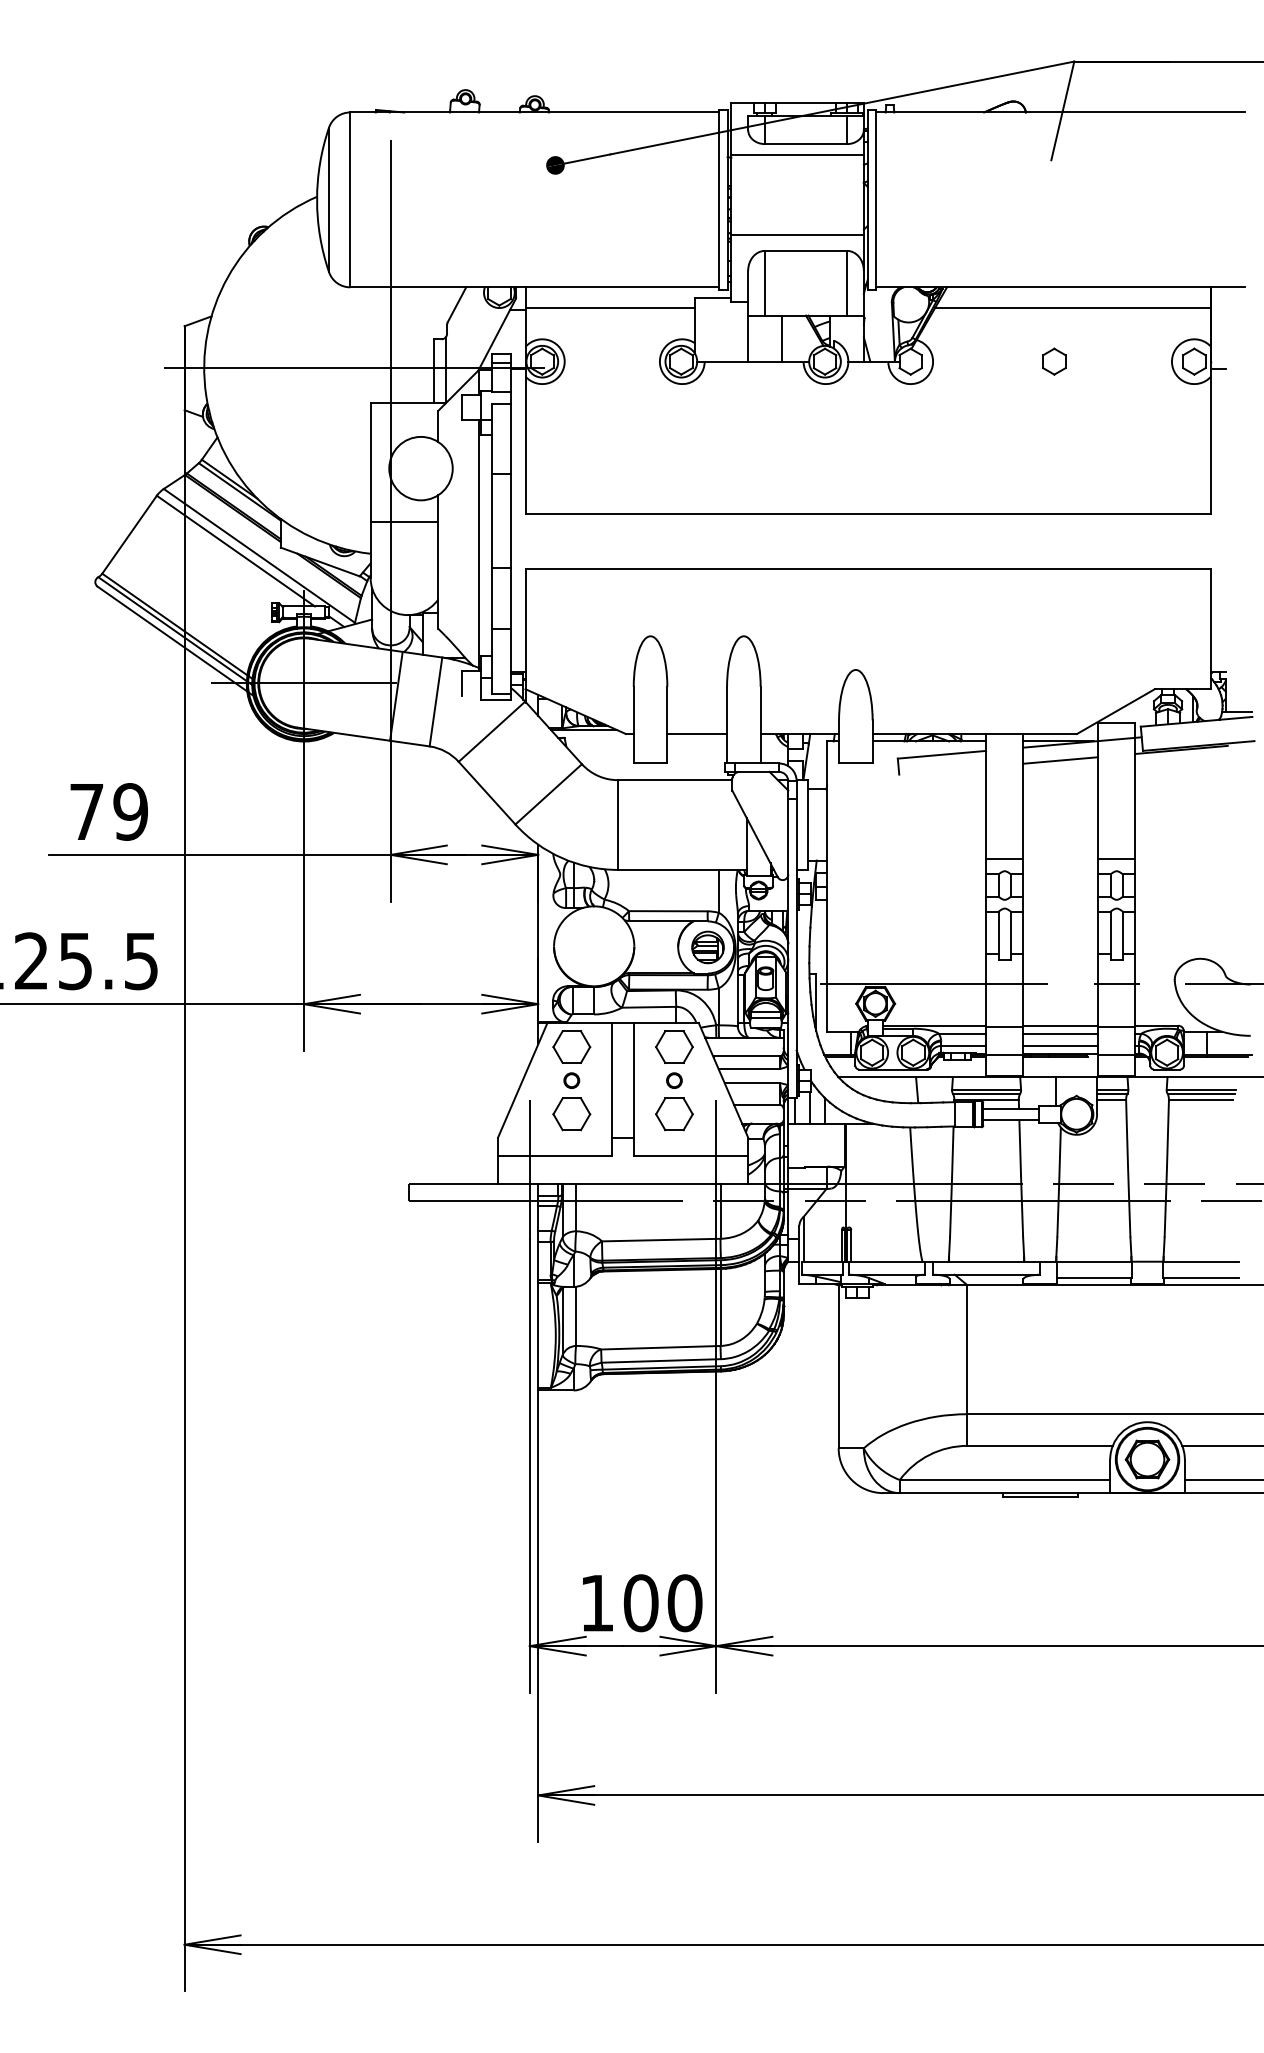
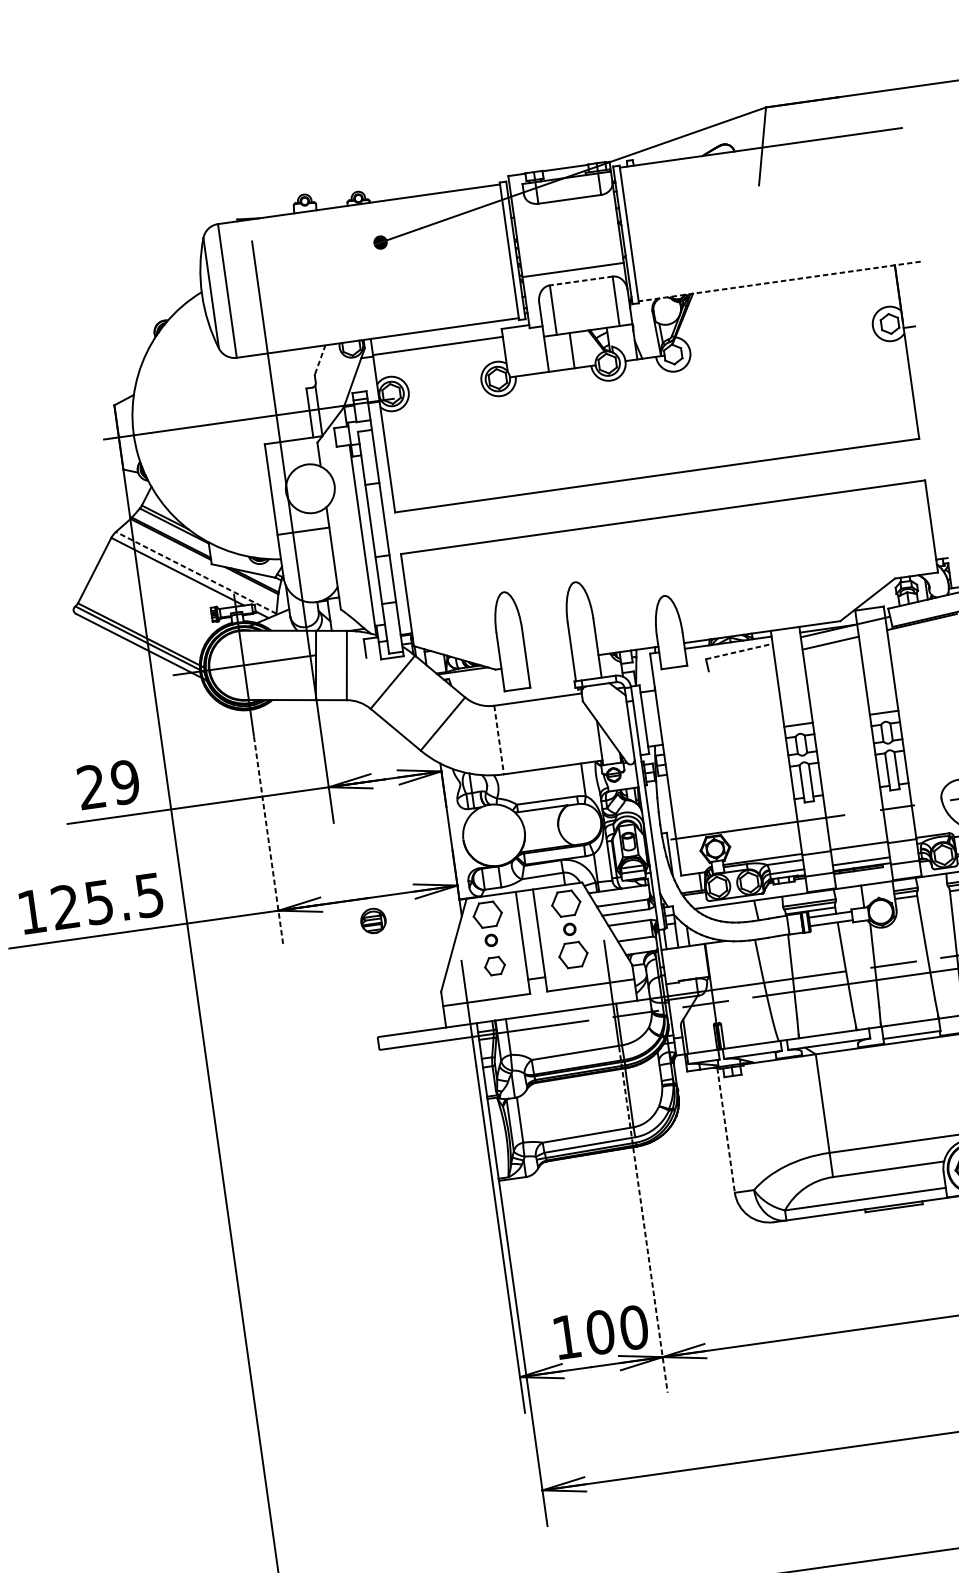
line: (797, 155) -> (564, 208), removed
line: (805, 250) -> (580, 280), solid -> dashed
line: (1060, 287) -> (779, 281), solid -> dashed
line: (457, 304) -> (320, 359), solid -> dashed
line: (1072, 308) -> (791, 296), removed
part: (1054, 361) -> (783, 338), removed
line: (259, 555) -> (196, 572), solid -> dashed
line: (697, 734) -> (550, 662), removed
line: (942, 754) -> (739, 651), solid -> dashed
text: (86, 811) -> (91, 786), 79 -> 29
line: (617, 825) -> (498, 740), solid -> dashed
line: (304, 914) -> (269, 842), solid -> dashed
part: (707, 947) -> (373, 921), moved
line: (1060, 1033) -> (859, 851), removed
part: (571, 1114) -> (494, 966), size x0.7
line: (838, 1366) -> (725, 1130), solid -> dashed
line: (716, 1467) -> (643, 1220), solid -> dashed

